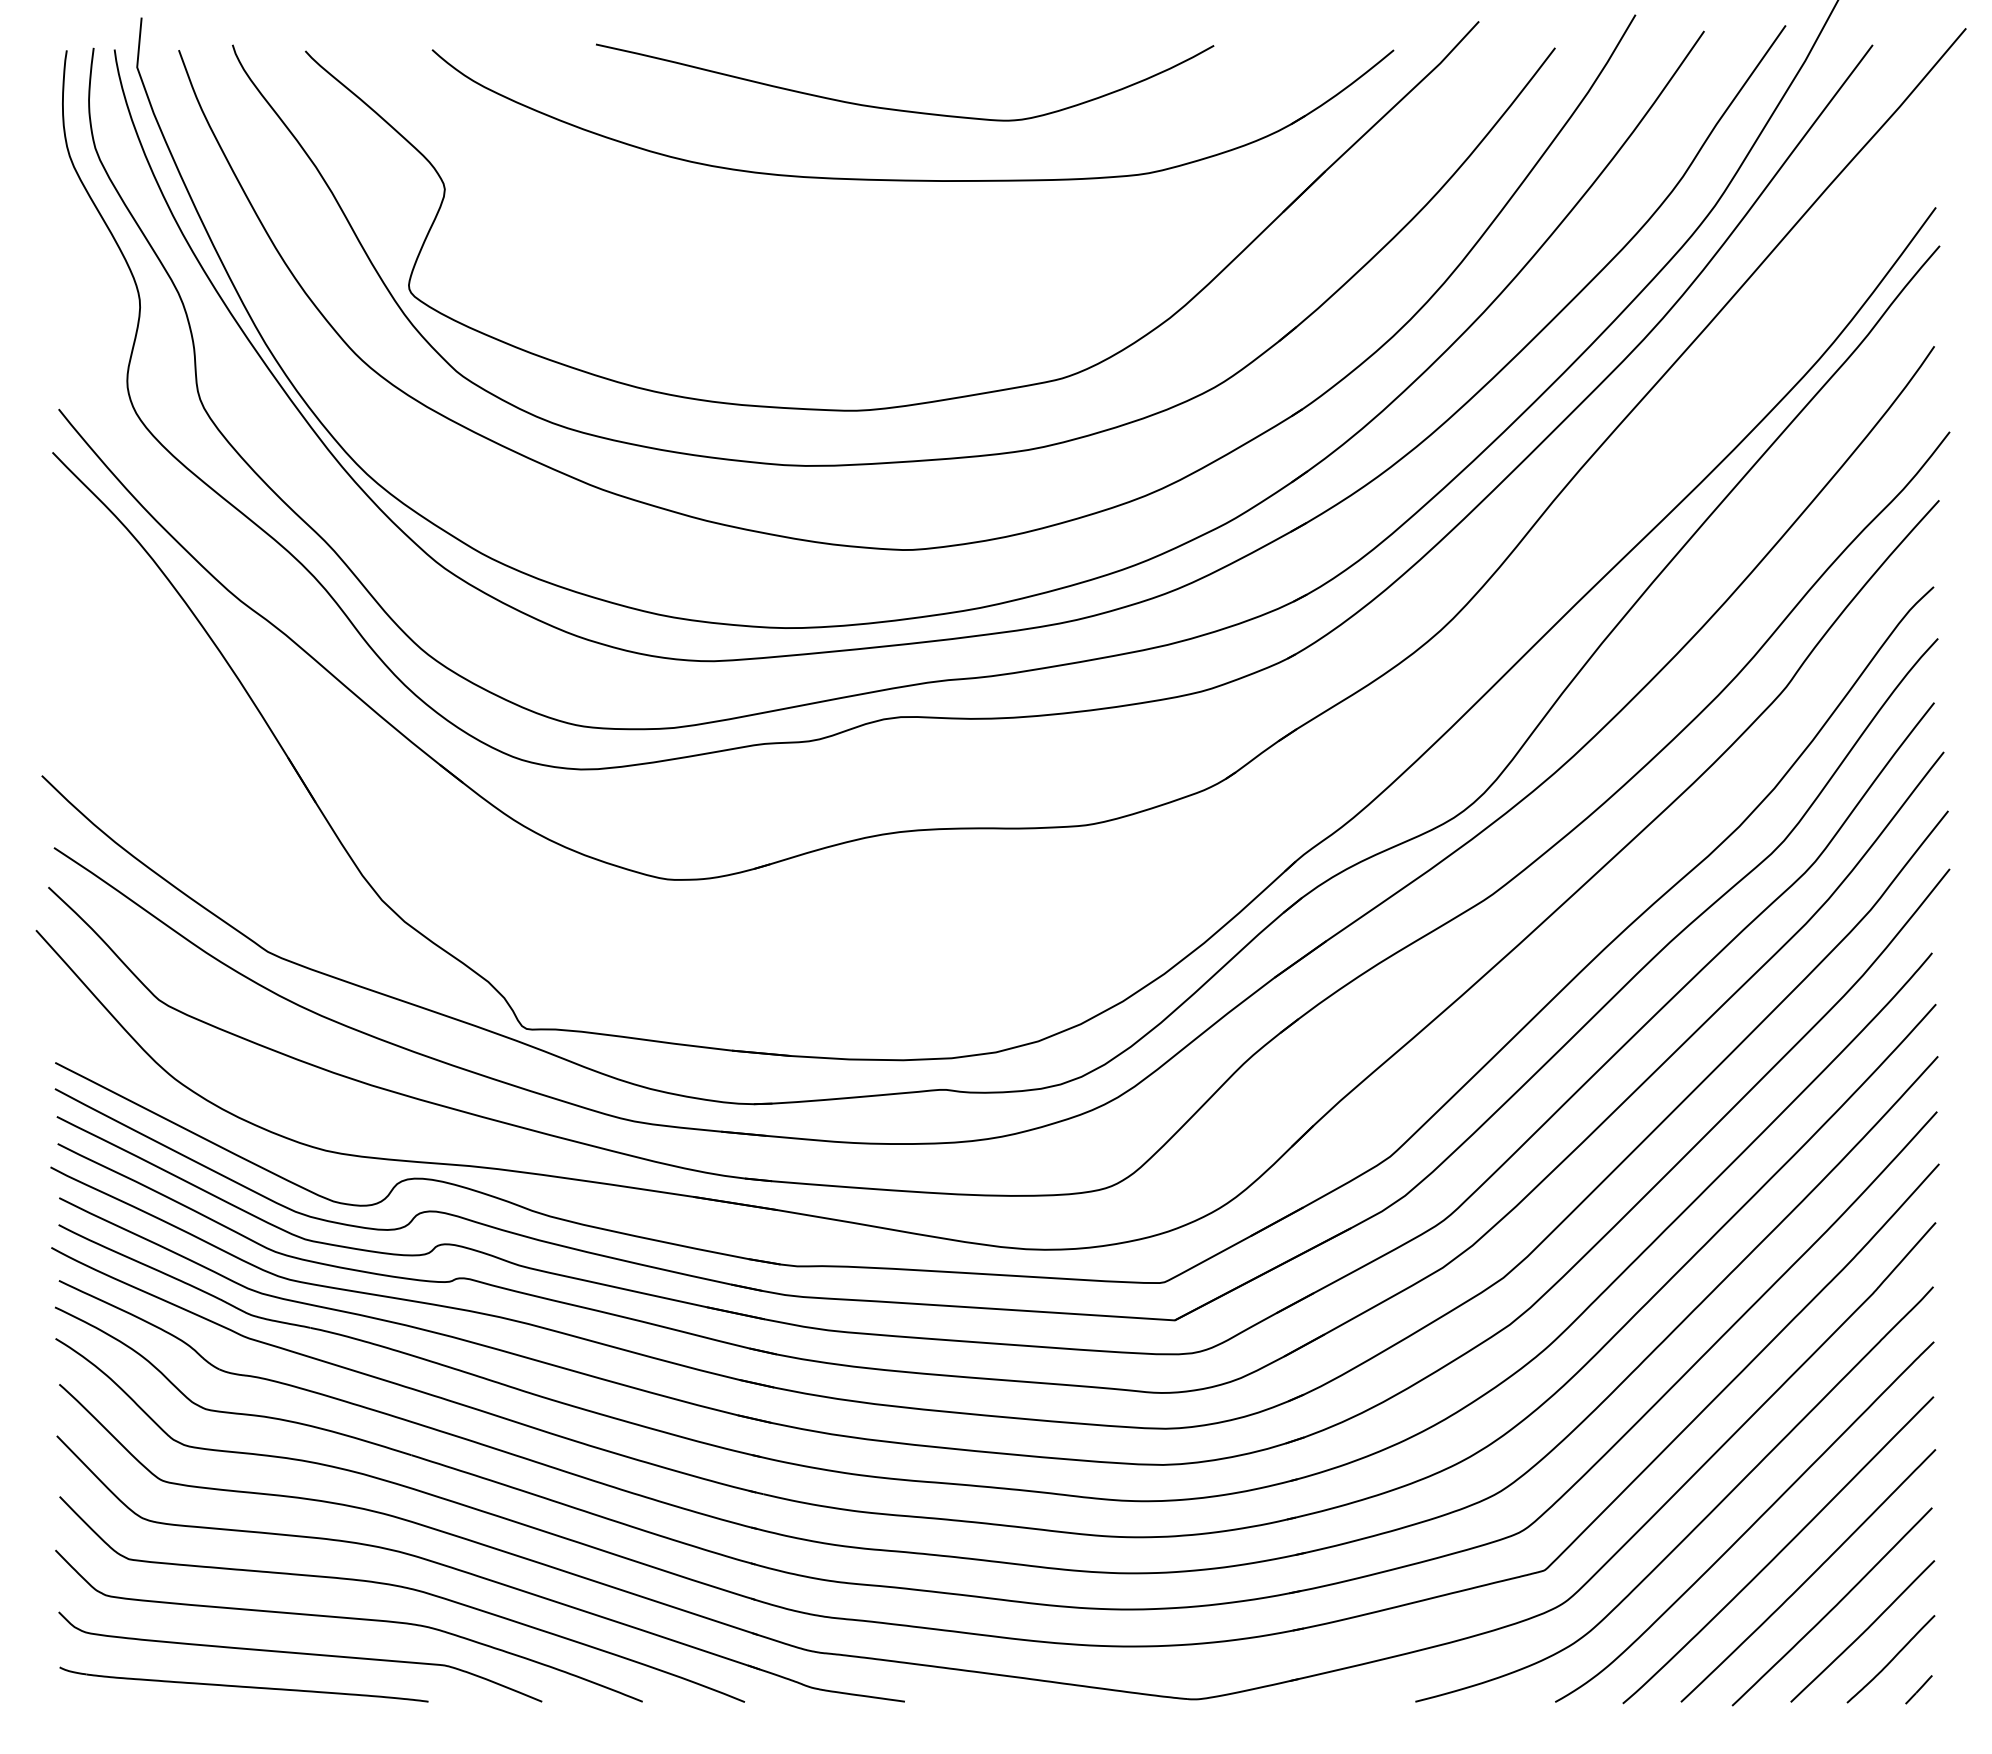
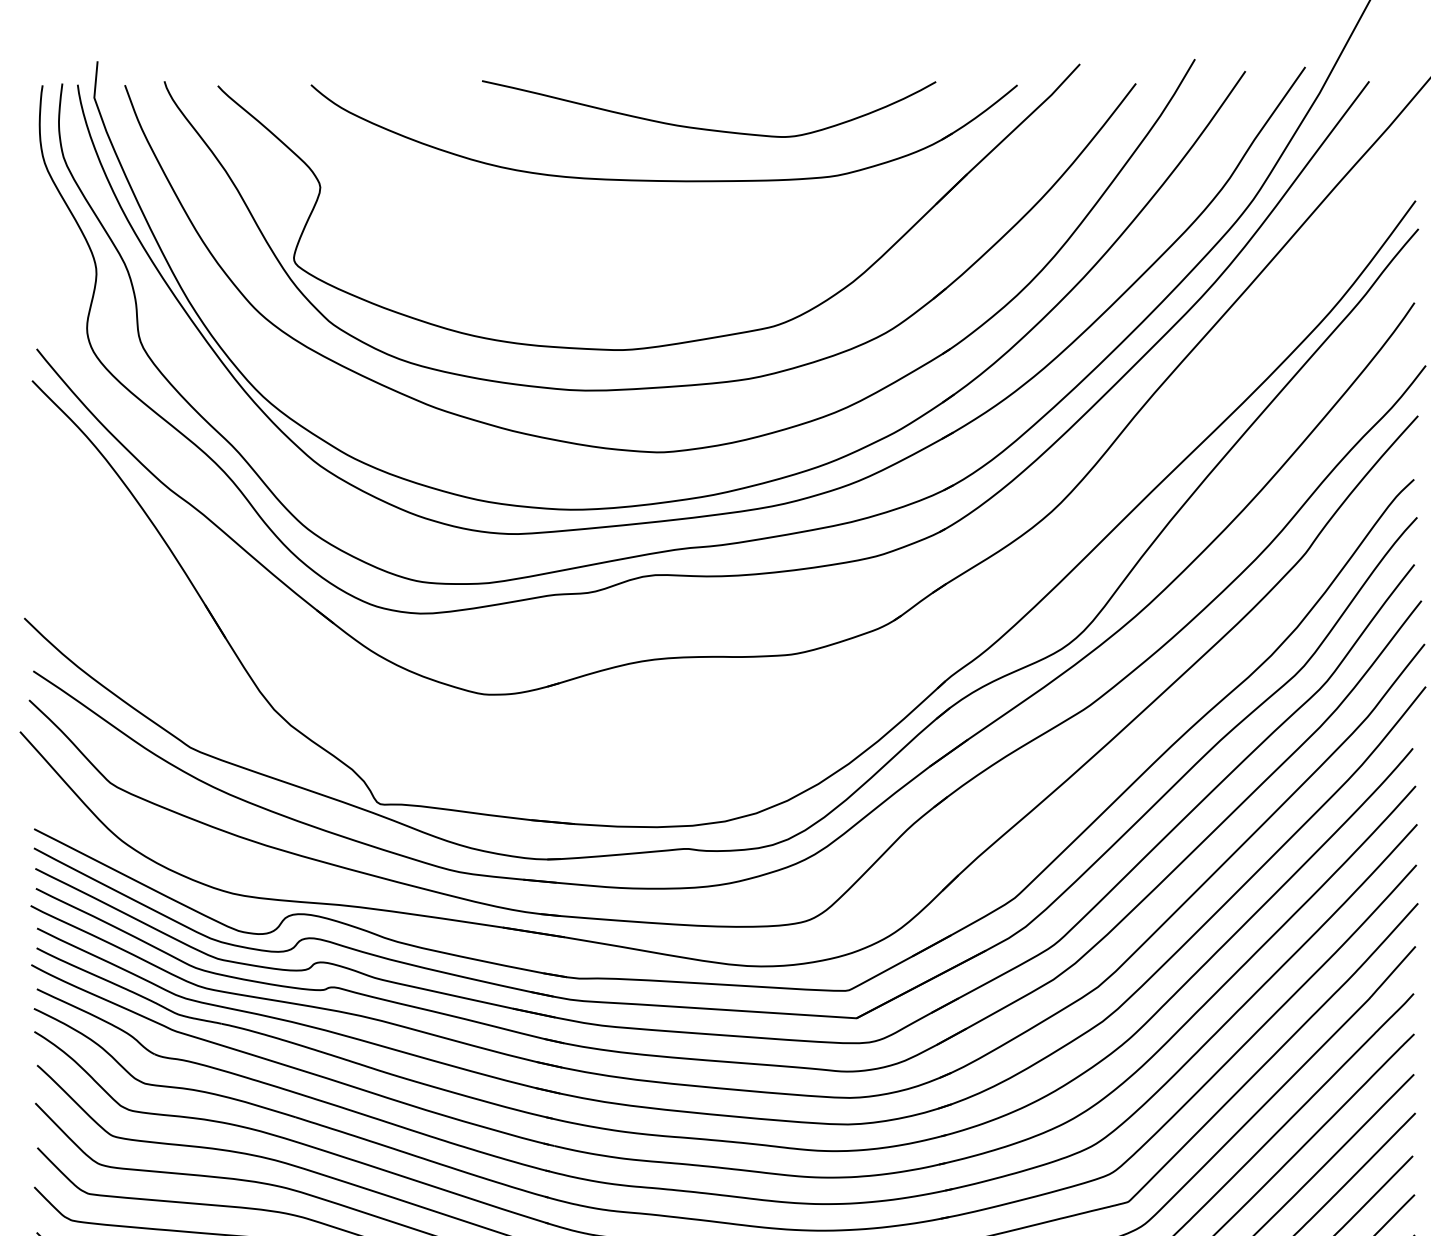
curve: (902, 109) -> (707, 128), moved

